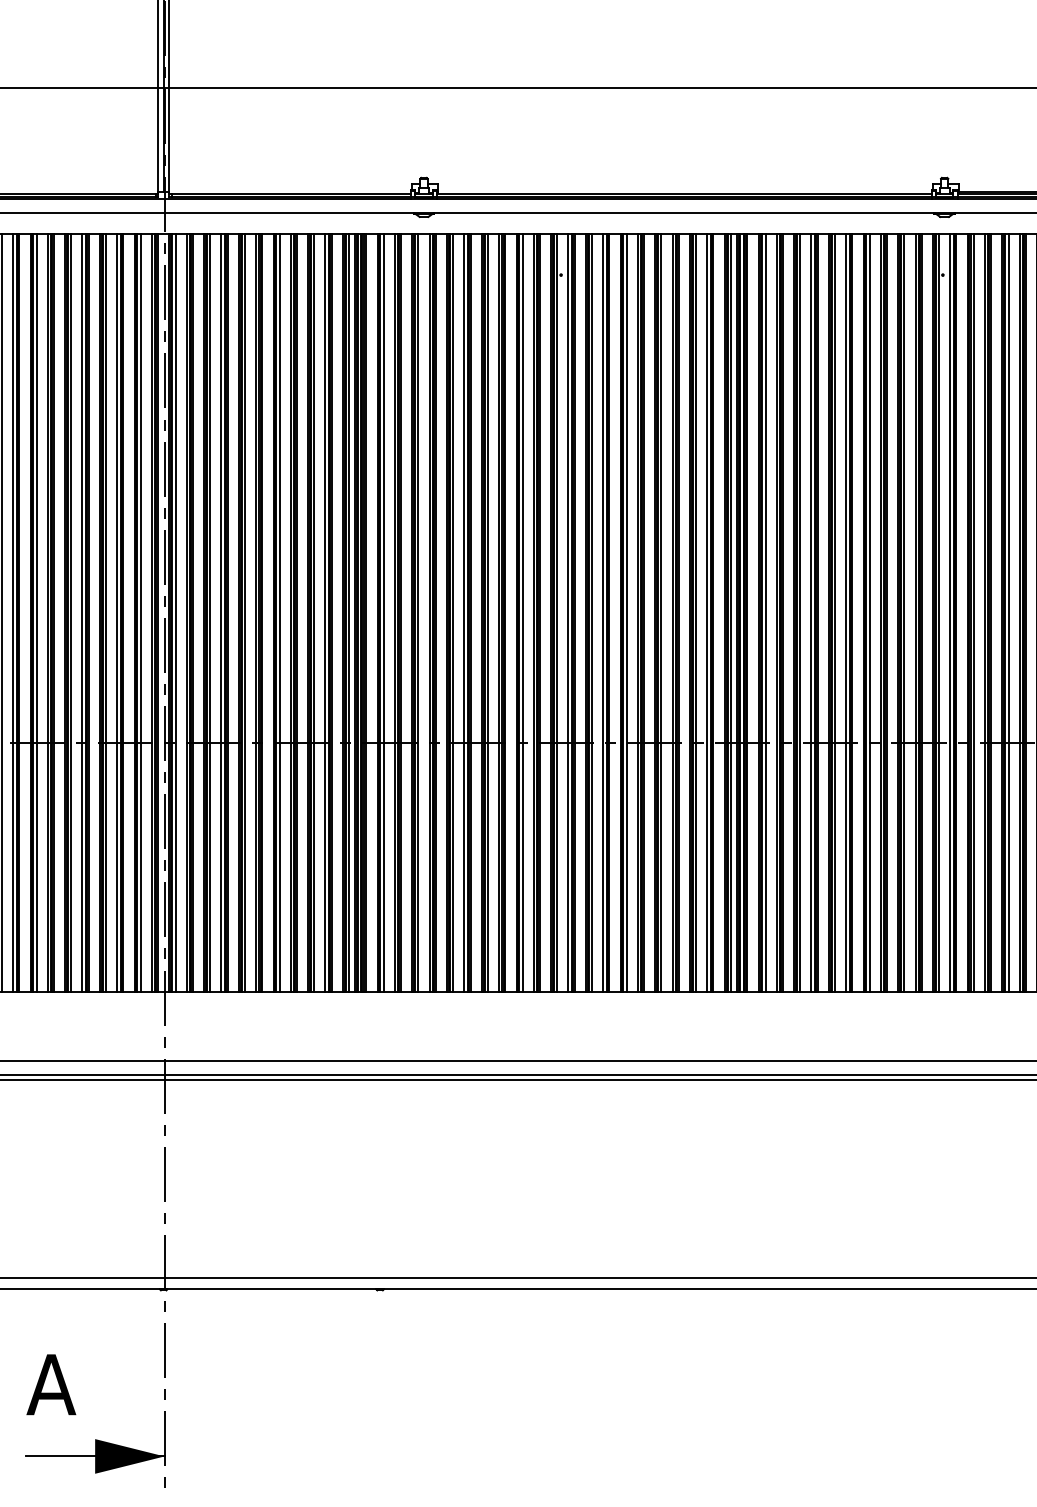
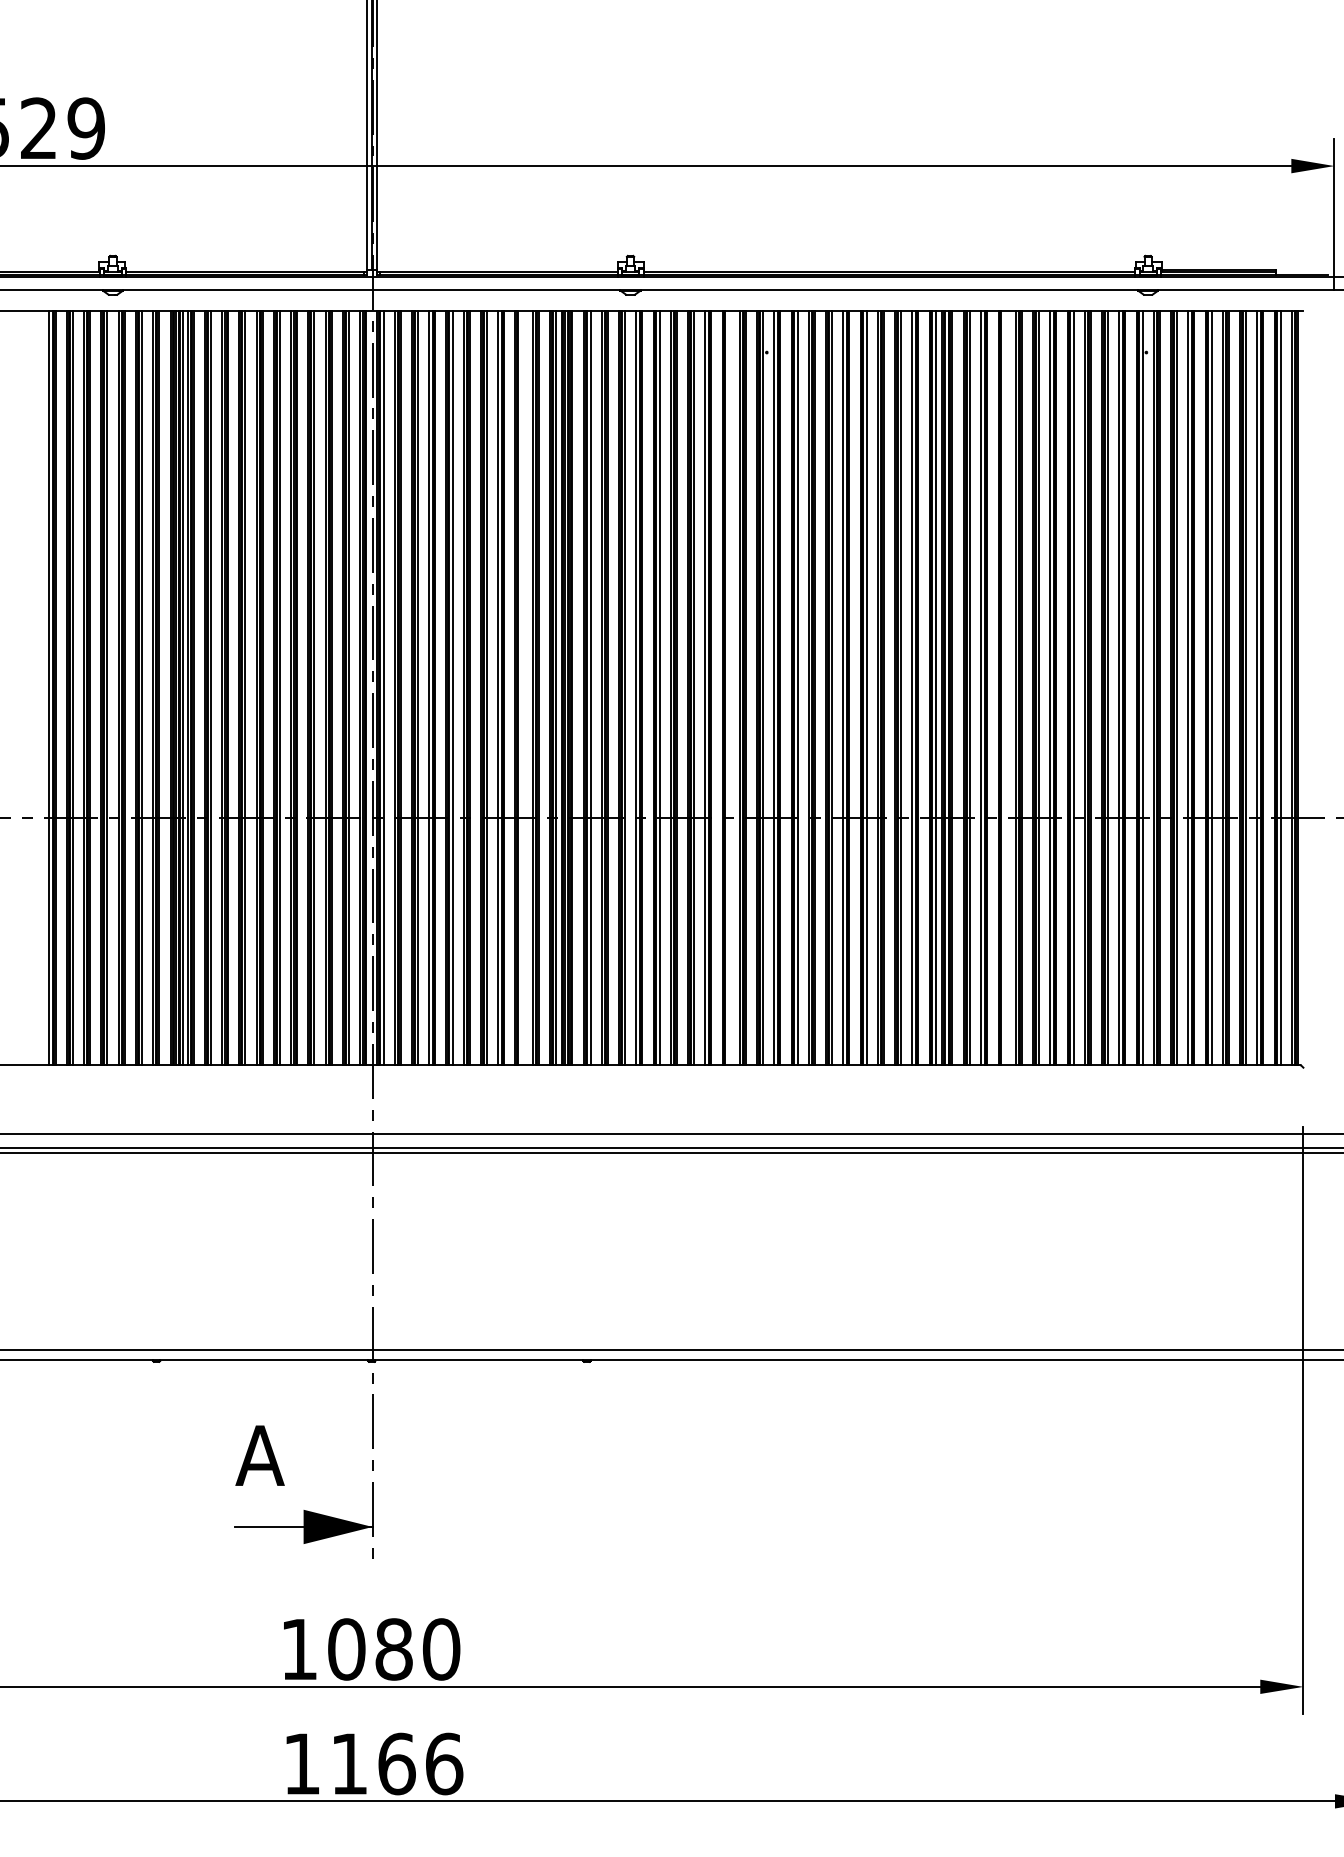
line: (314, 613) -> (521, 688), removed
line: (522, 613) -> (728, 688), removed
line: (800, 613) -> (1004, 688), removed

